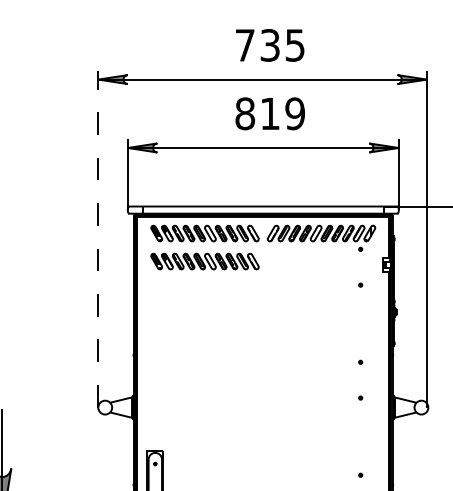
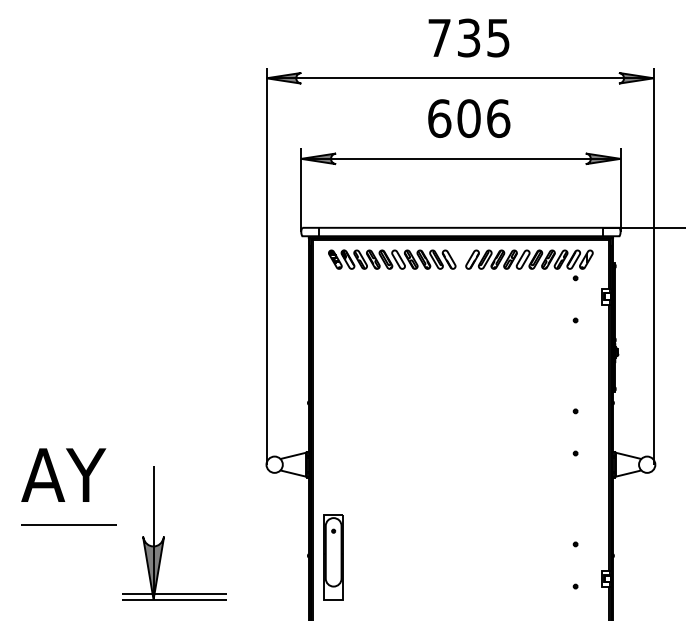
text: (270, 113) -> (469, 118), 819 -> 606
line: (98, 238) -> (266, 265), dashed -> solid
part: (205, 261) -> (392, 292), removed

